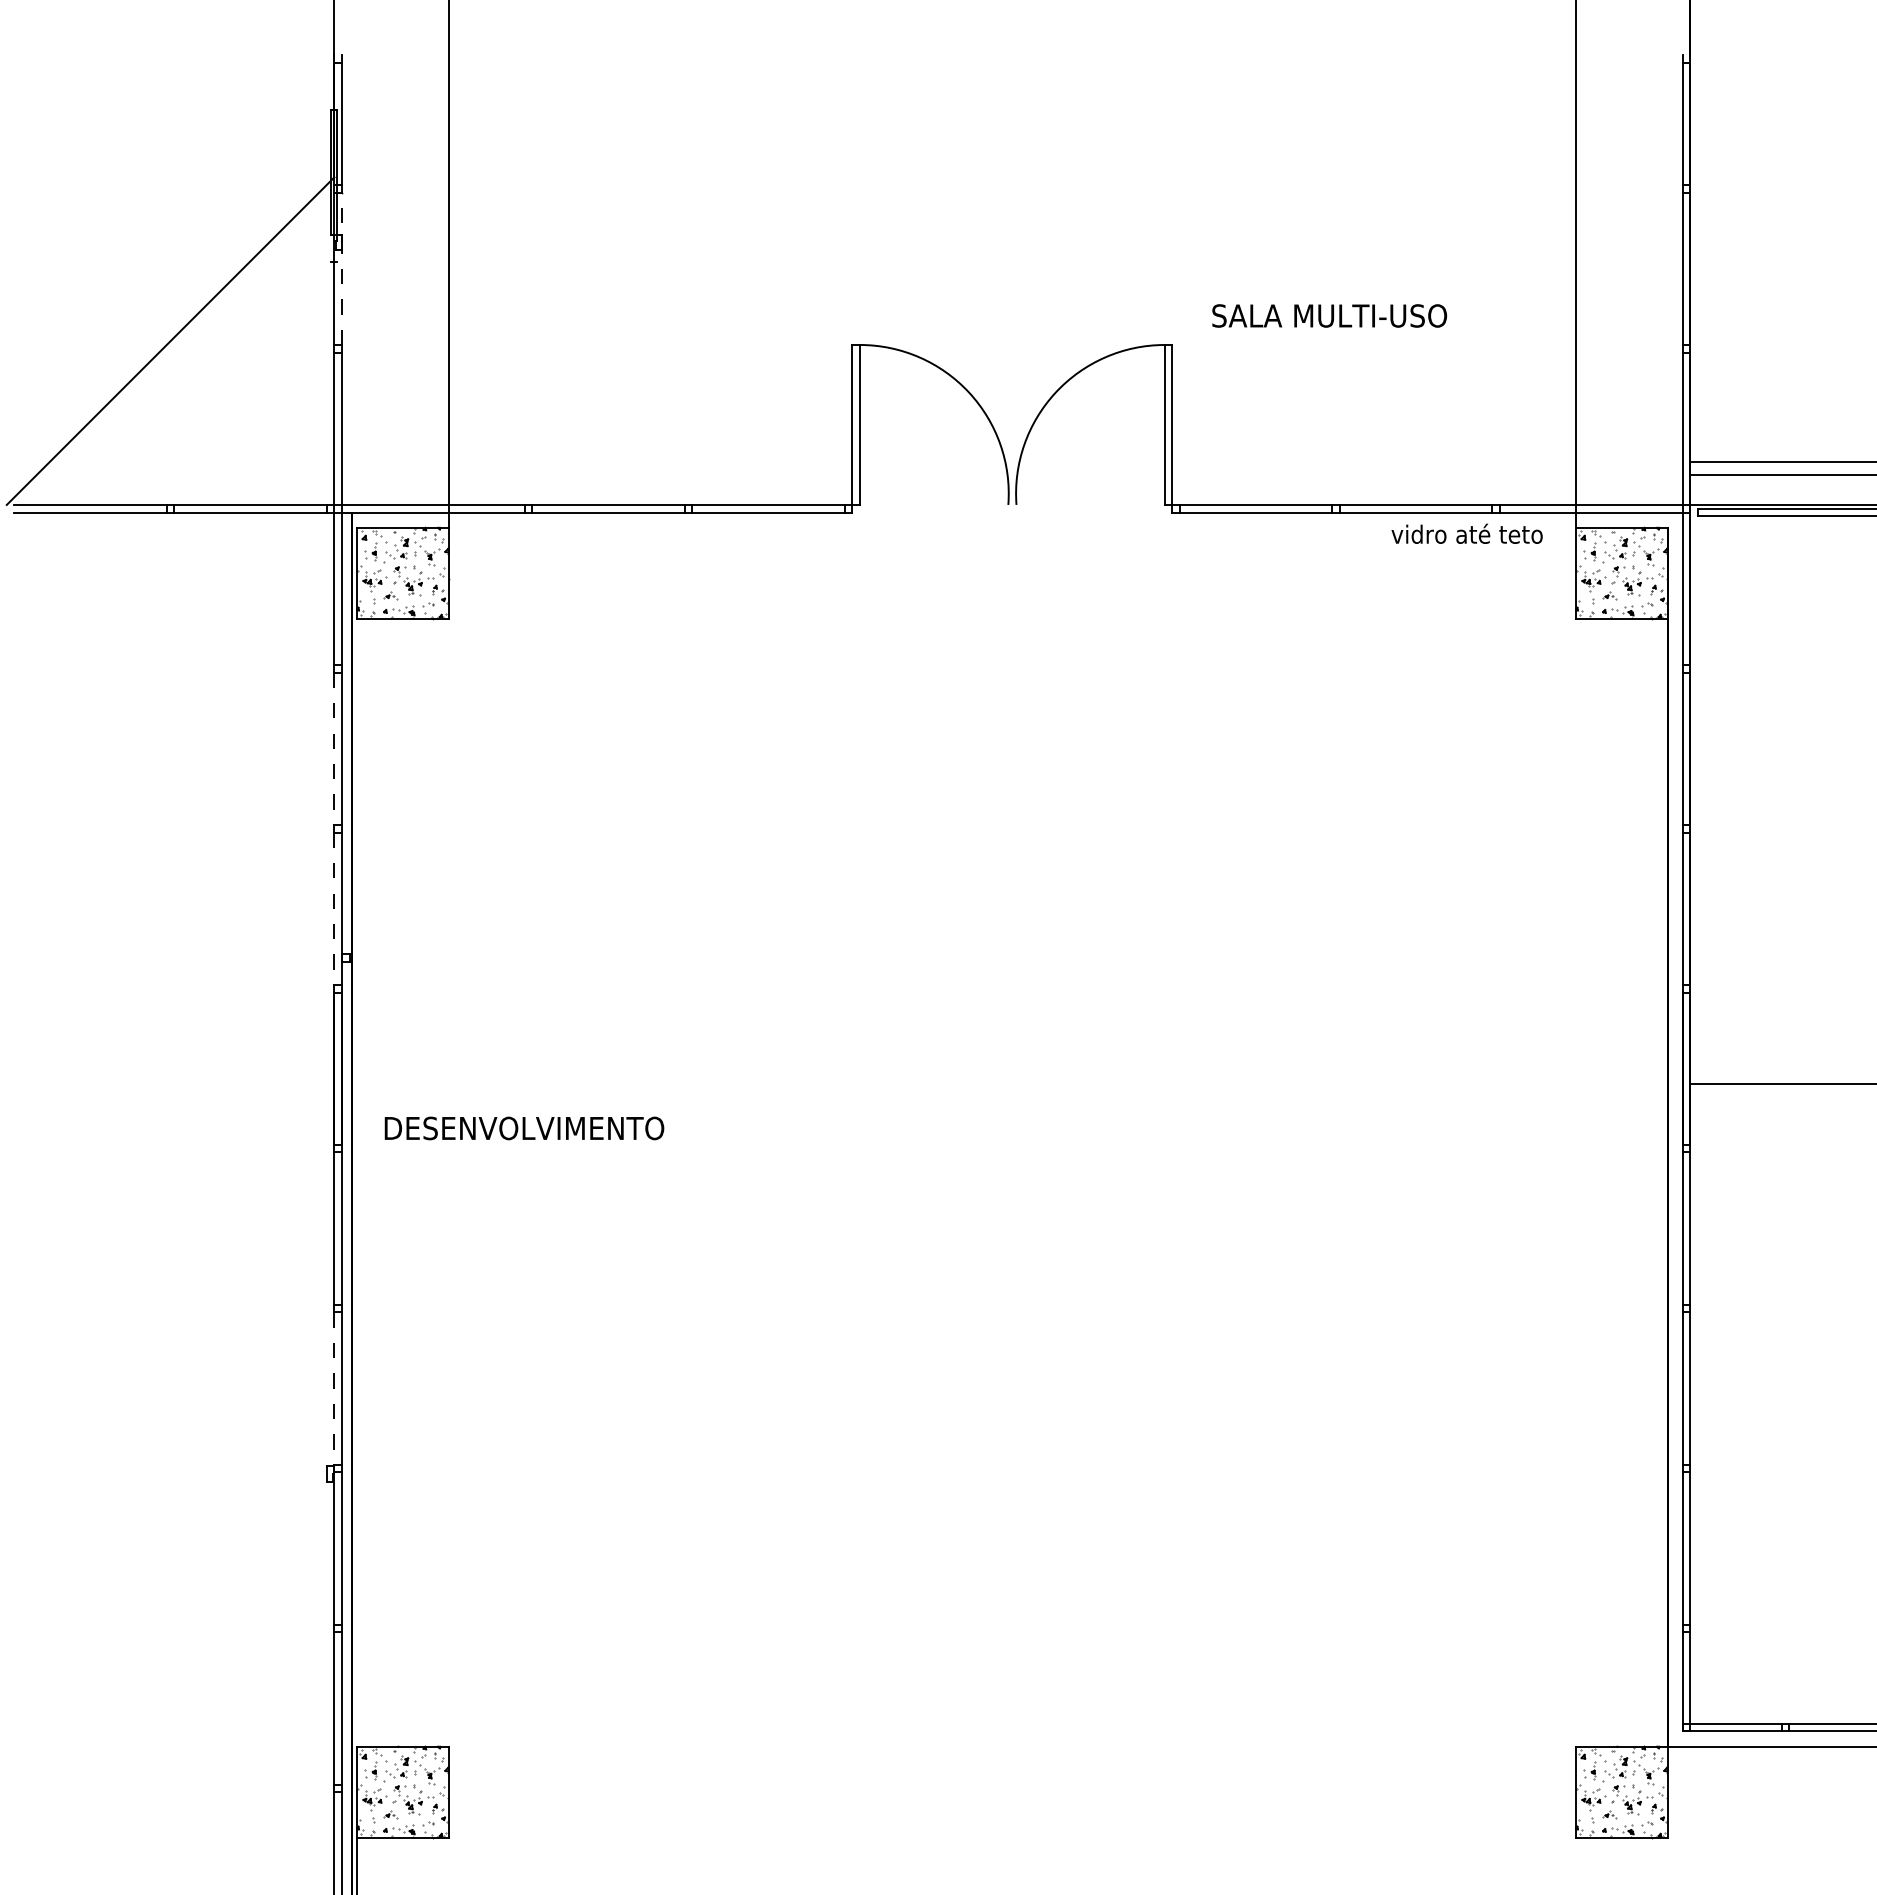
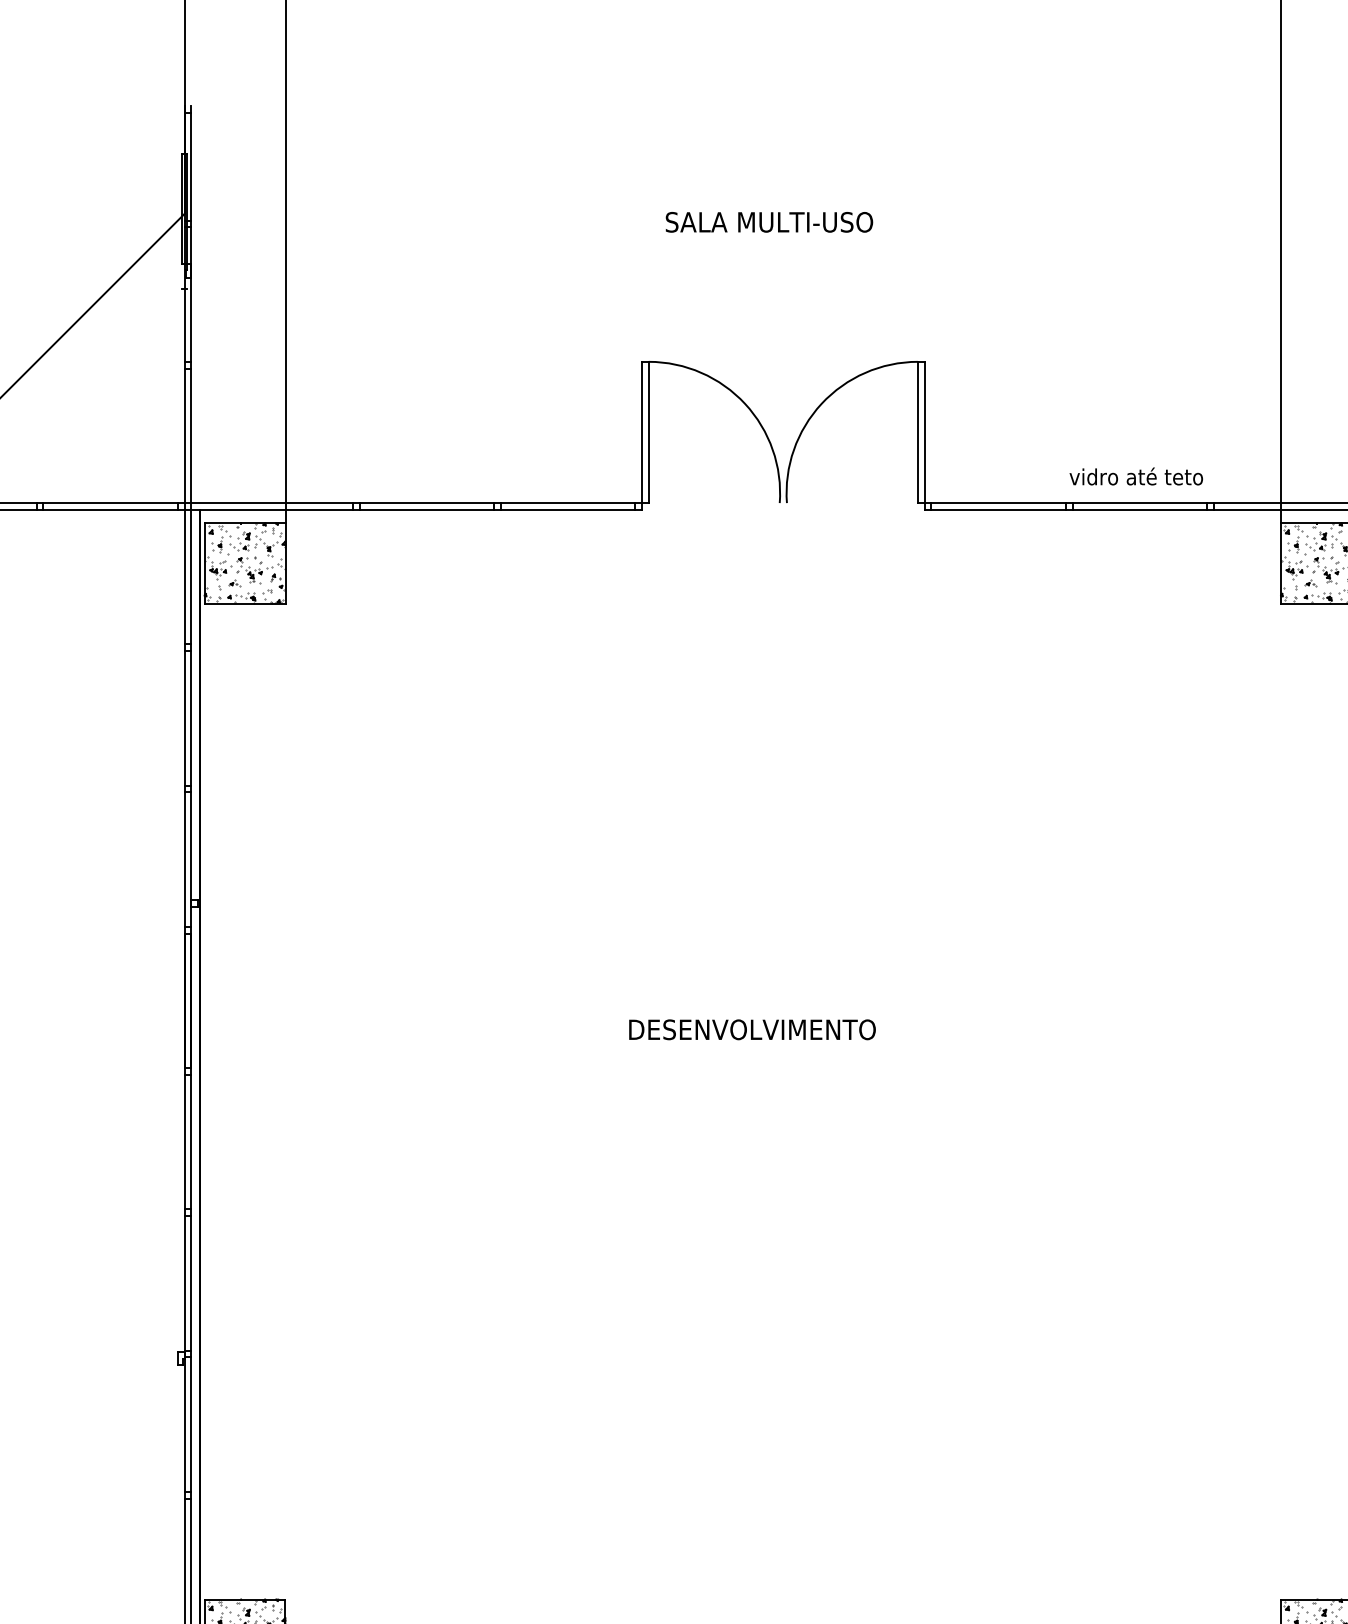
line: (341, 268) -> (190, 294), dashed -> solid
text: (1329, 315) -> (769, 221), moved
text: (1466, 533) -> (1135, 476), moved
line: (334, 749) -> (184, 719), dashed -> solid
line: (334, 909) -> (184, 860), dashed -> solid
text: (524, 1128) -> (752, 1029), moved
line: (334, 1389) -> (184, 1284), dashed -> solid

